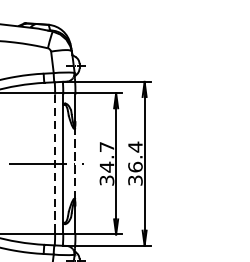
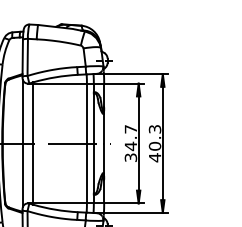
line: (54, 163) -> (86, 143), dashed -> solid
line: (75, 163) -> (104, 143), dashed -> solid
text: (134, 163) -> (154, 143), 36.4 -> 40.3

